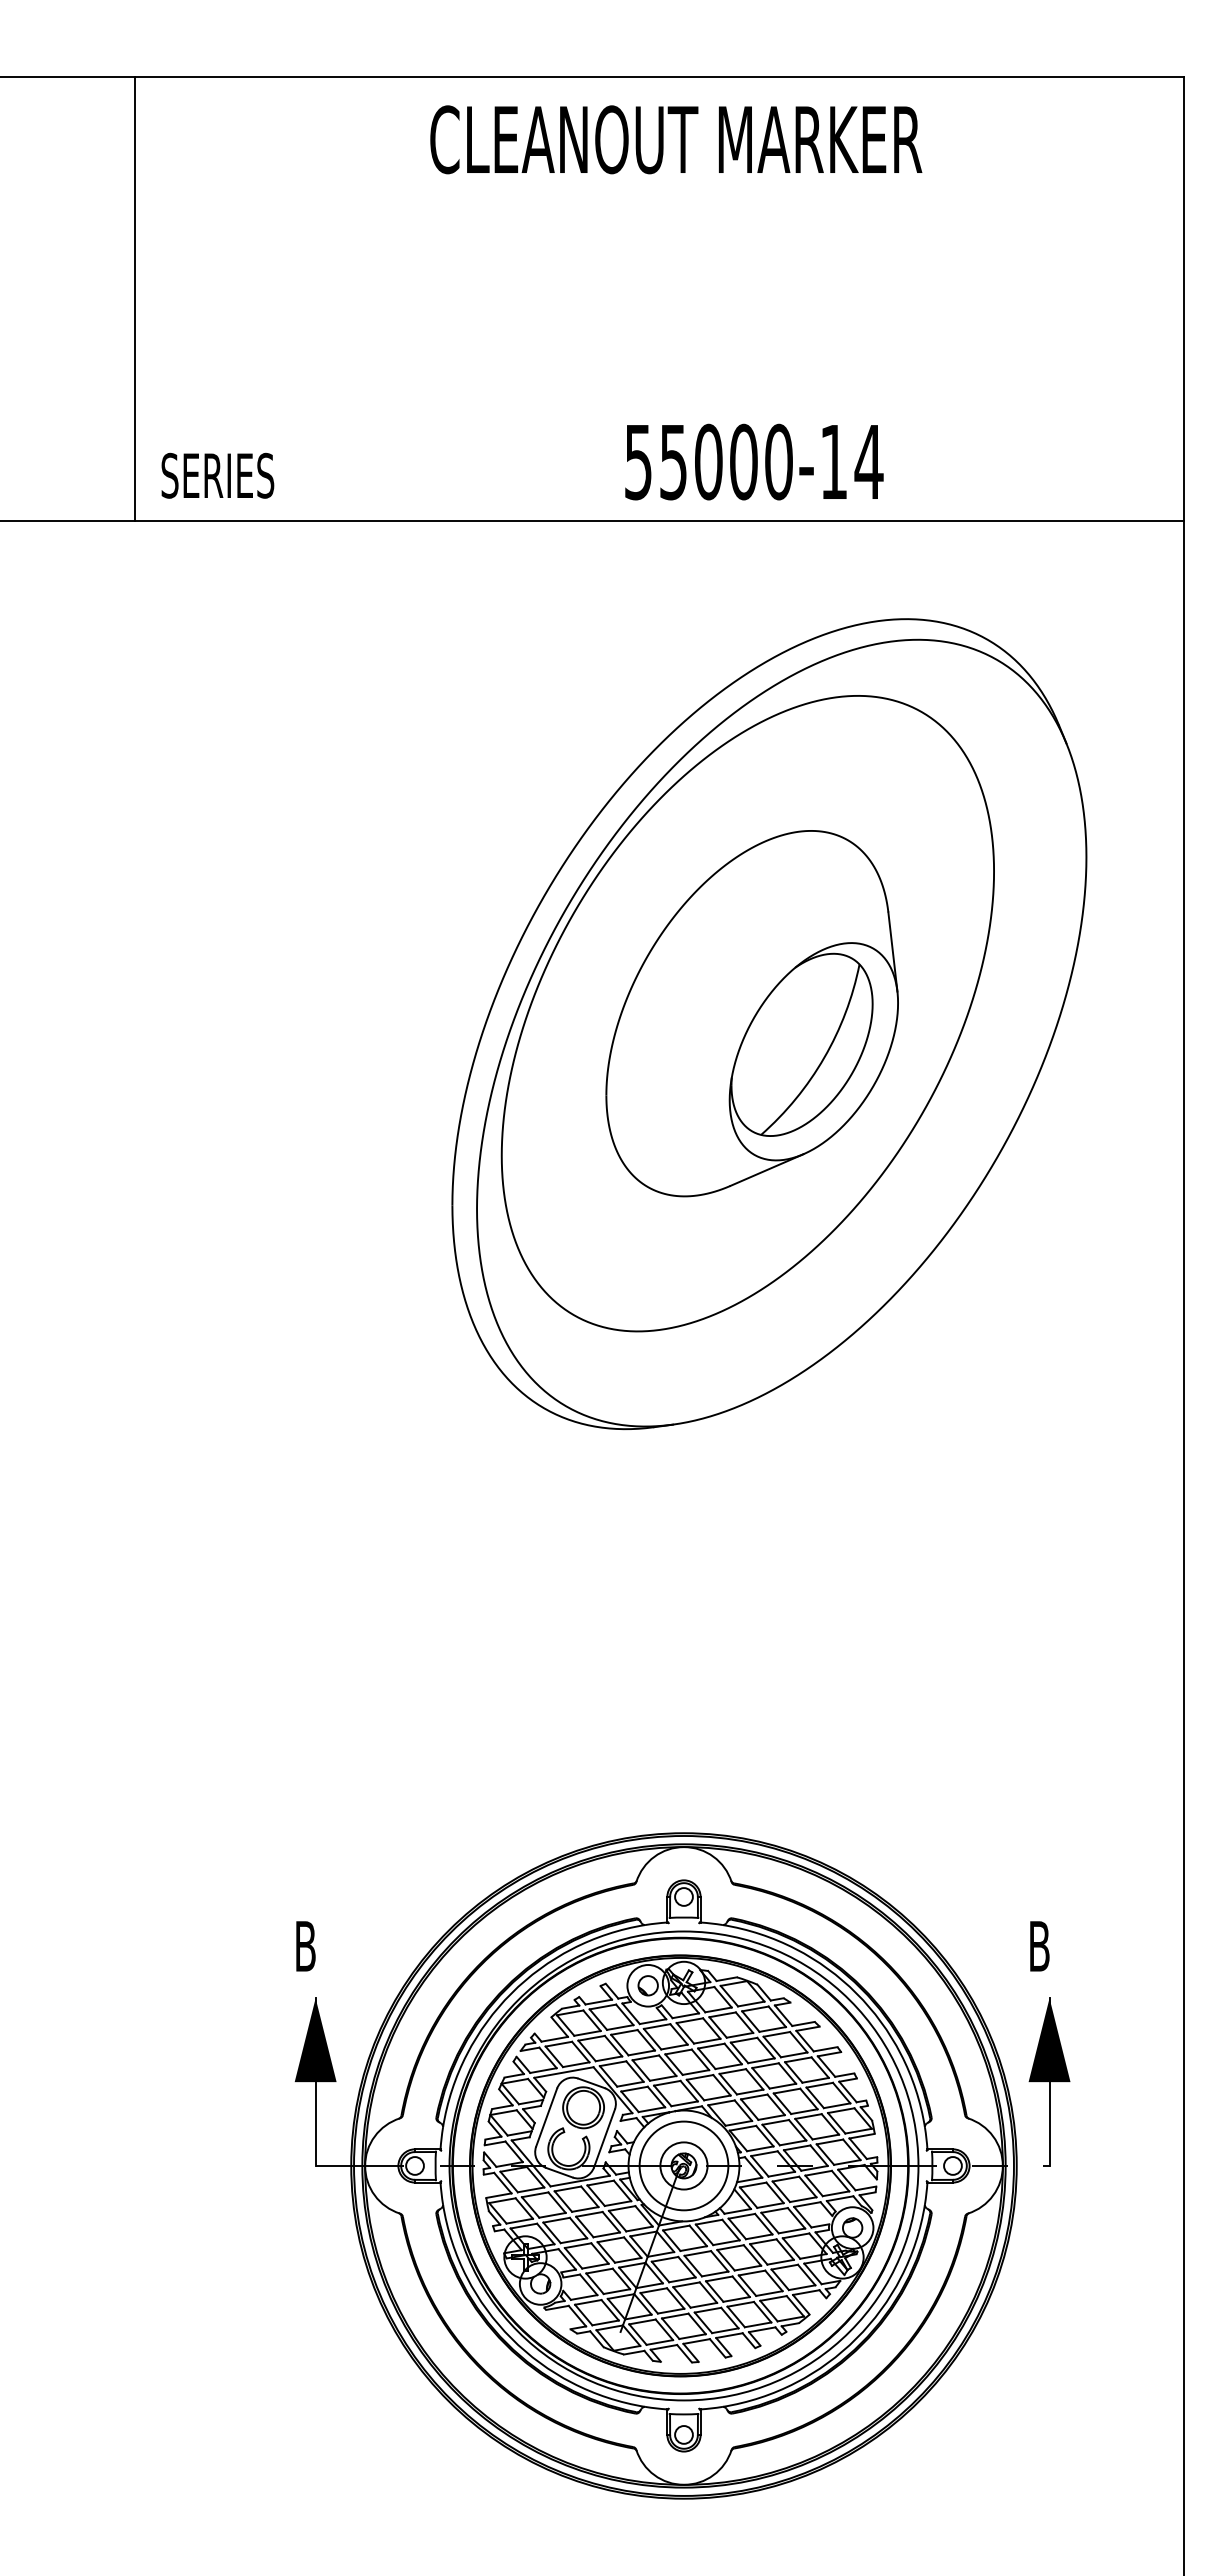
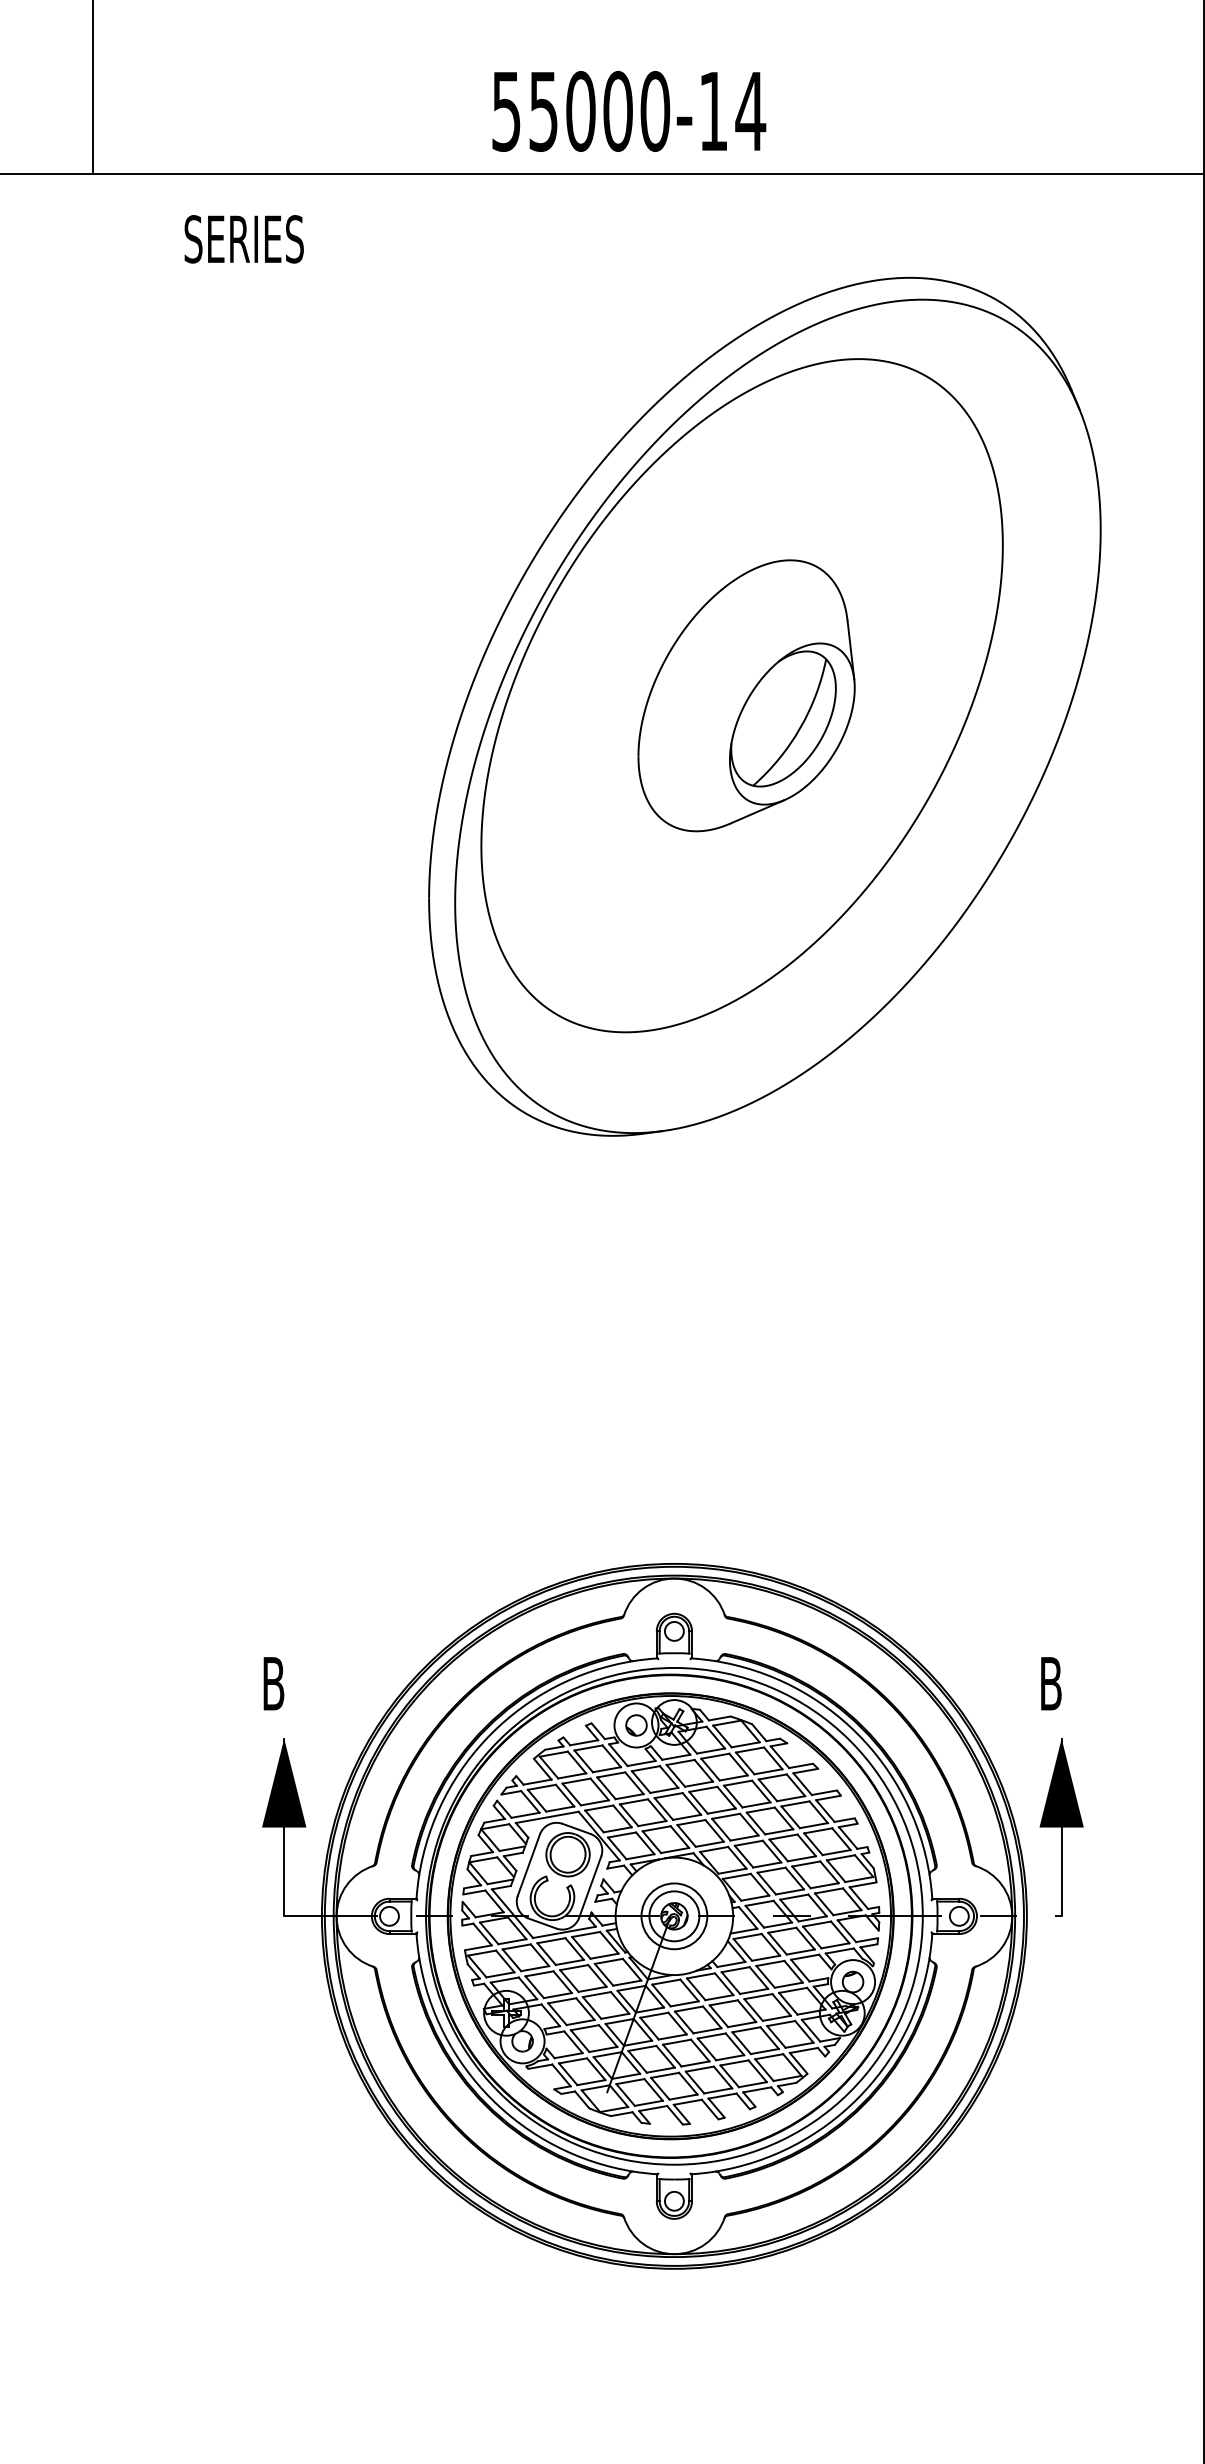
text: (754, 461) -> (629, 110), moved
text: (217, 475) -> (243, 238), moved
part: (751, 1013) -> (745, 695), size x0.7
circle: (683, 2165) -> (673, 1915), size x0.7

